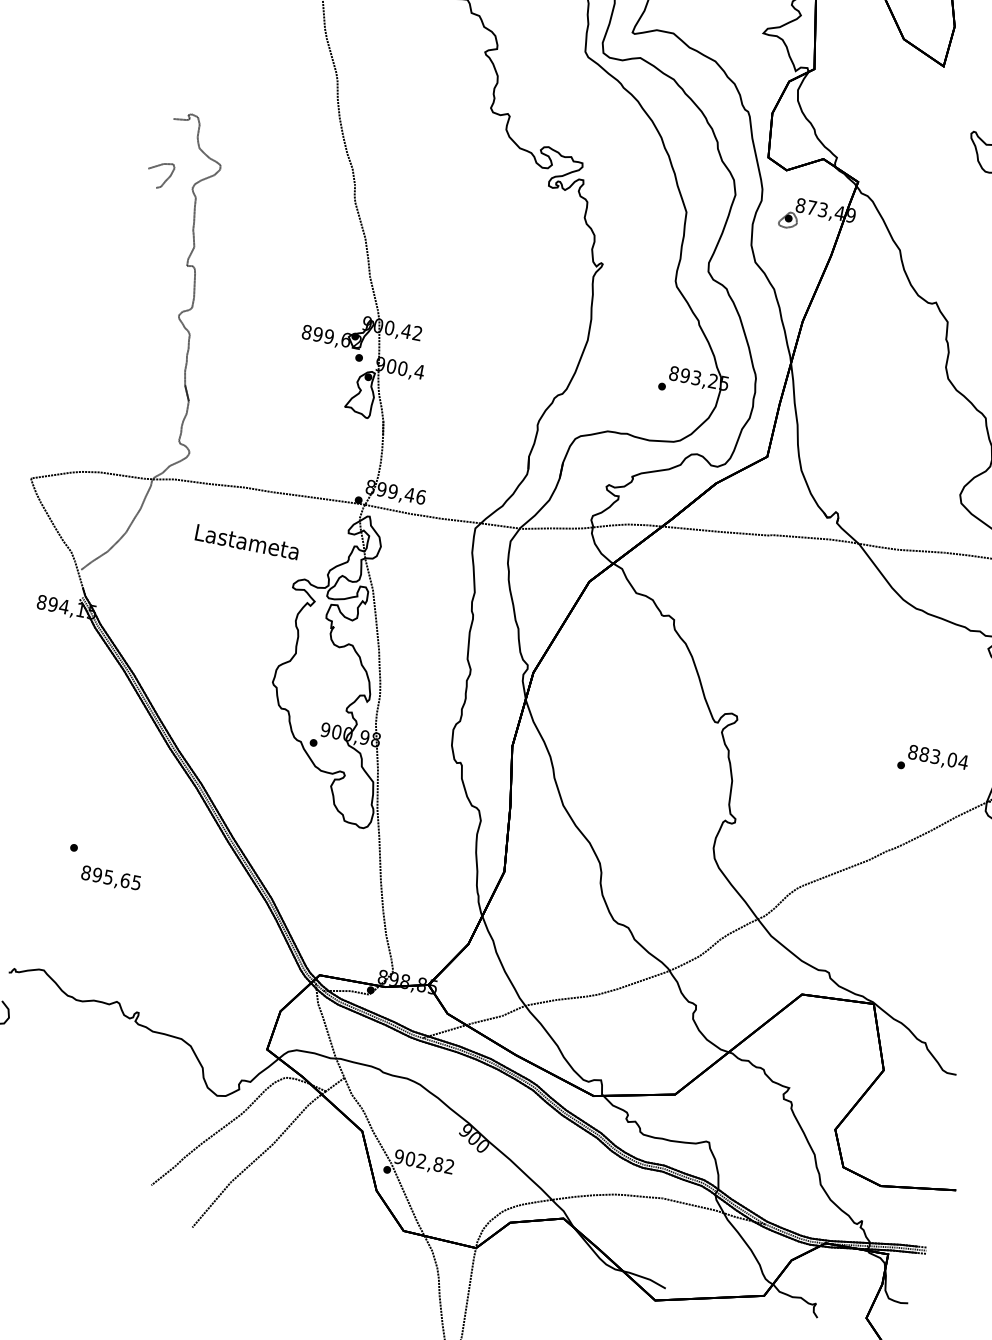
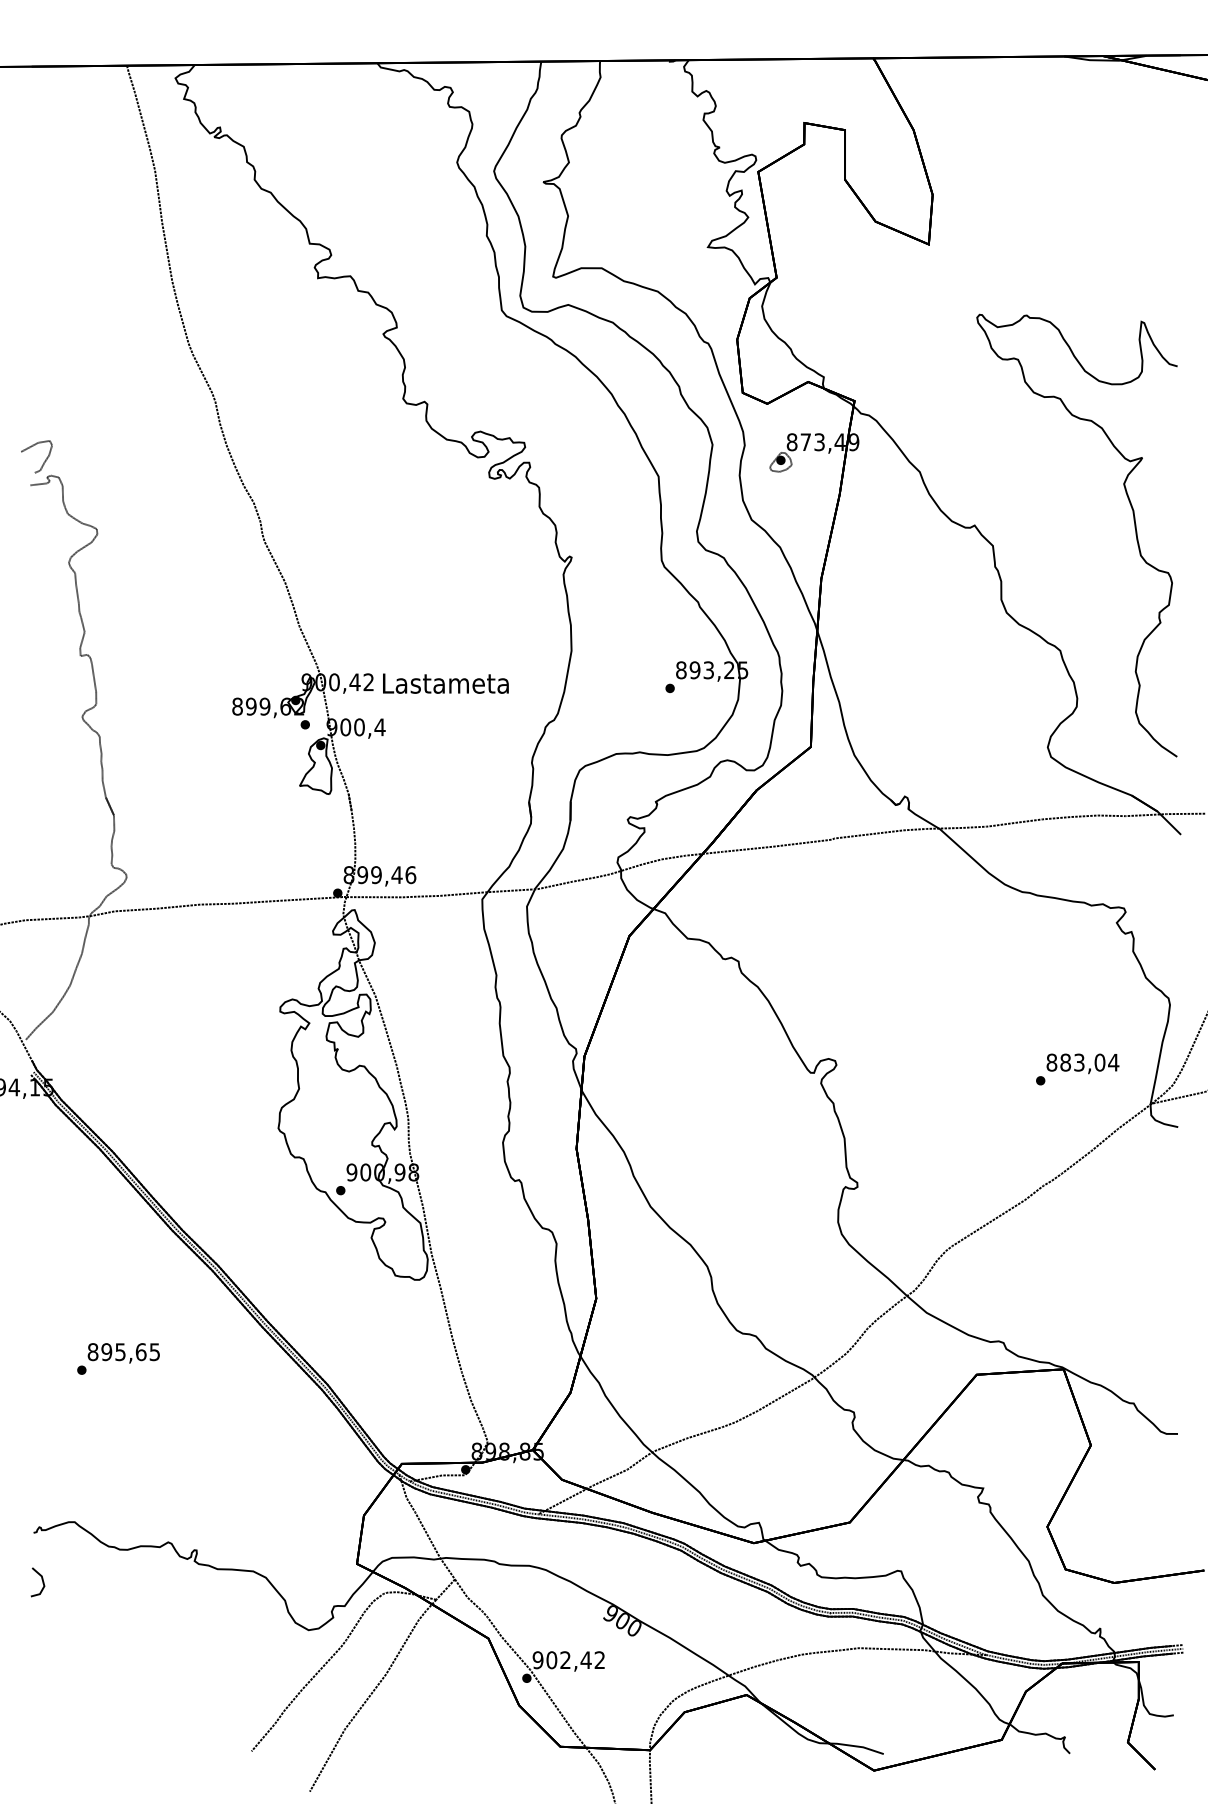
curve: (165, 179) -> (44, 460), moved
text: (247, 542) -> (445, 683), moved
text: (110, 878) -> (123, 1353), moved
text: (437, 1164) -> (585, 1660), 902,82 -> 902,42

